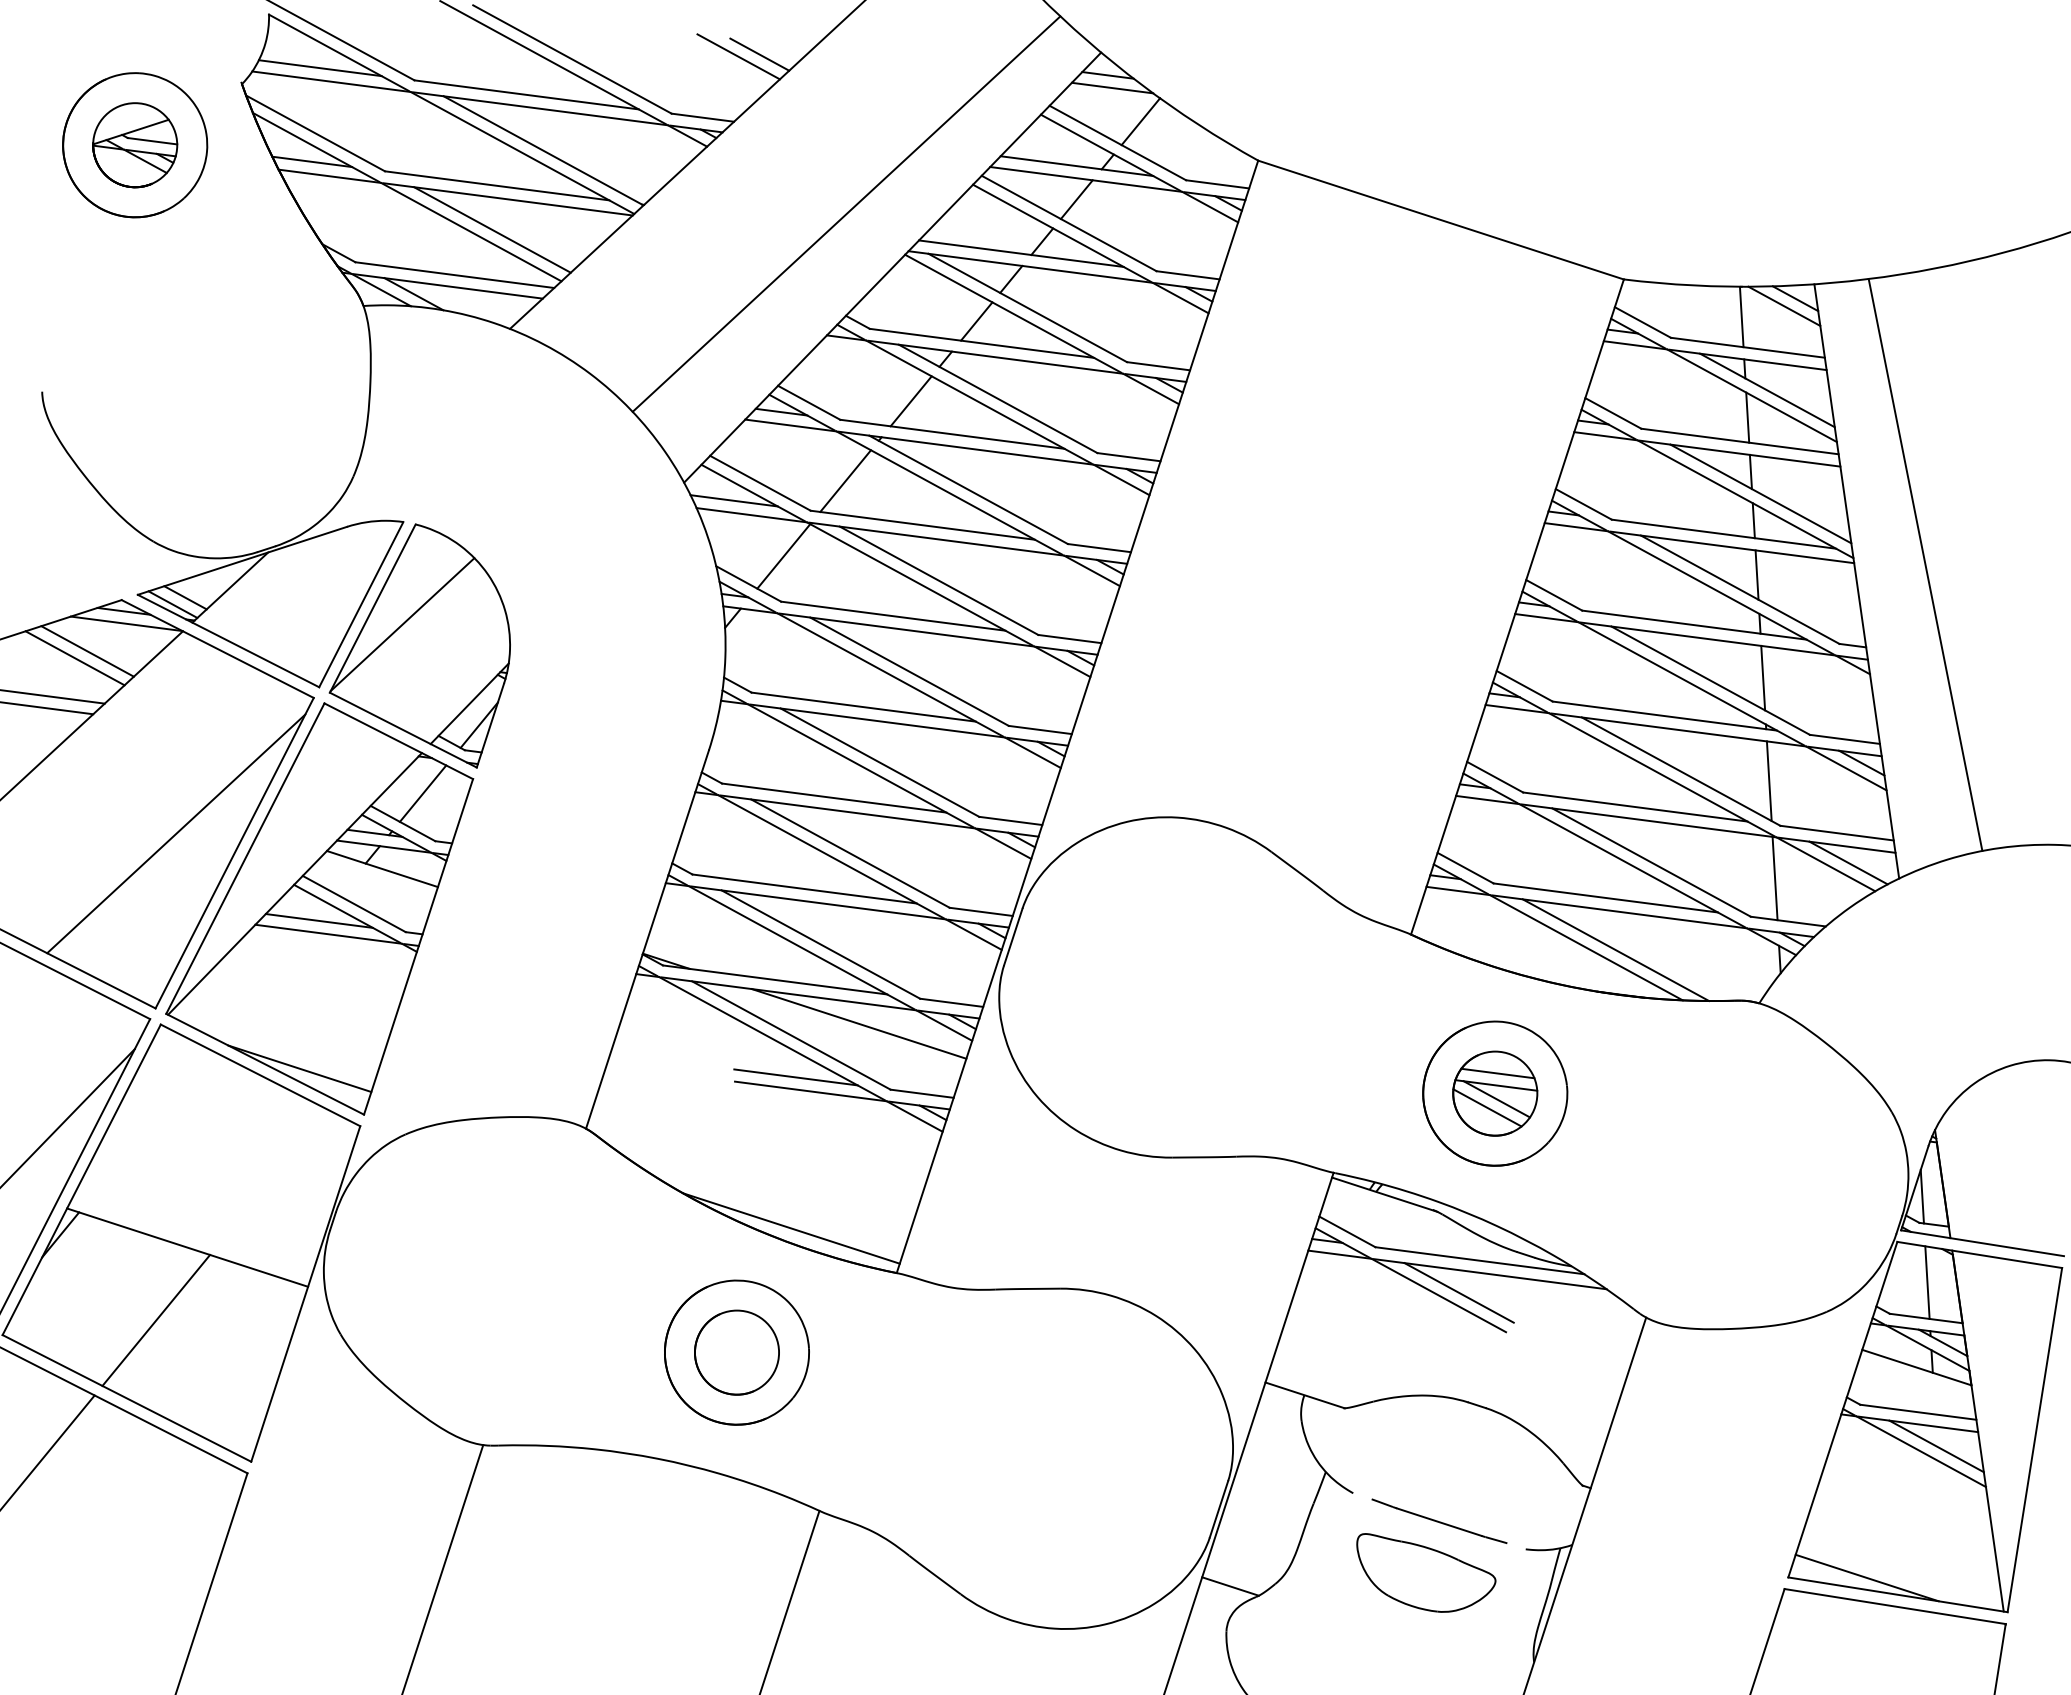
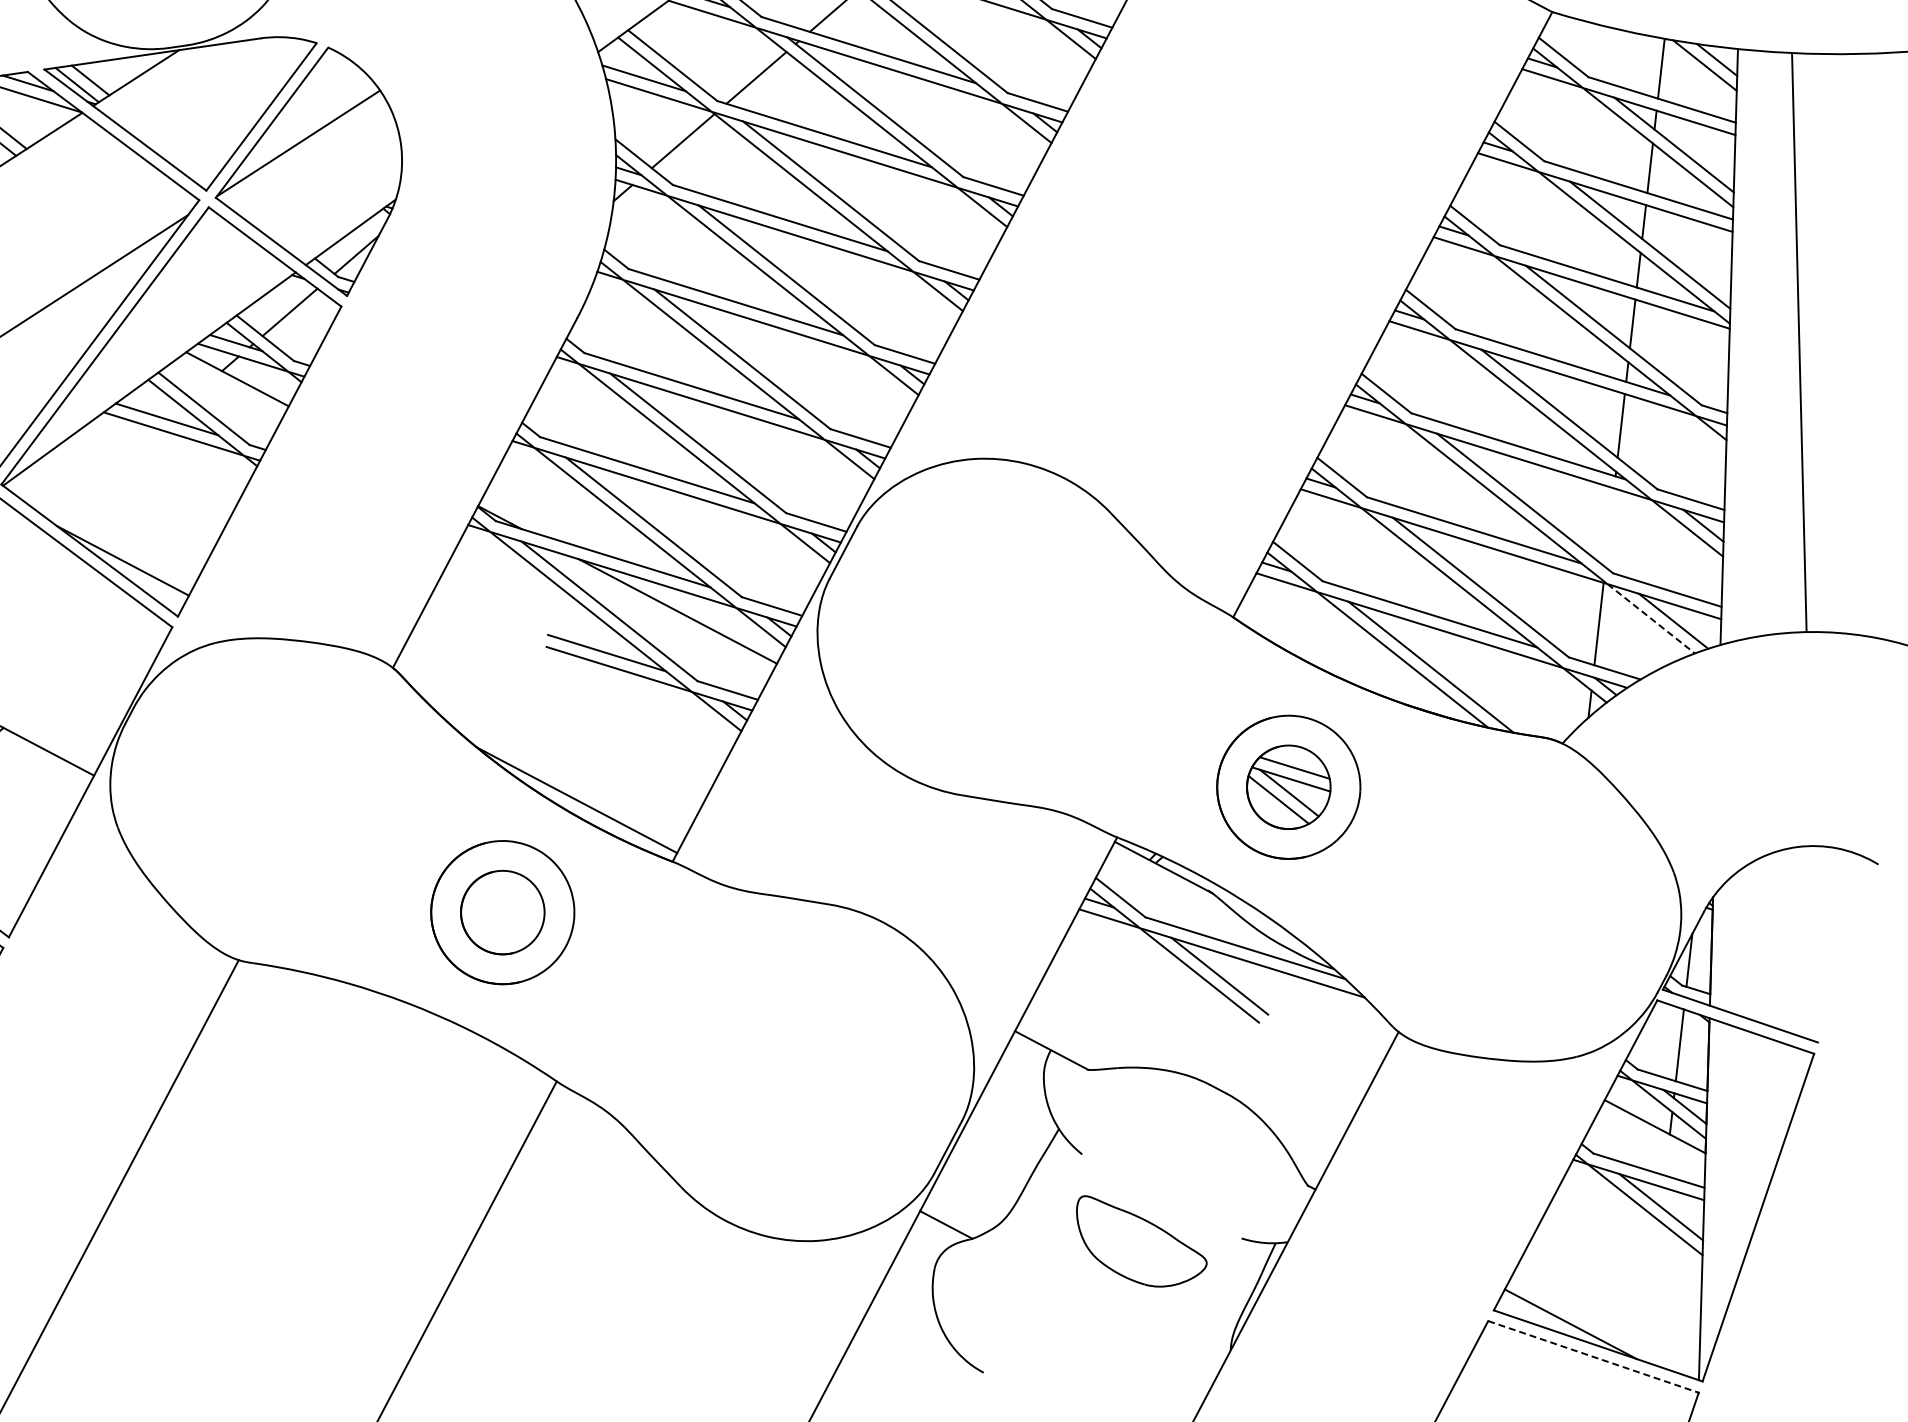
line: (1768, 781) -> (1609, 527), removed
line: (1826, 864) -> (1651, 619), solid -> dashed
part: (1439, 1520) -> (1162, 1195), removed
line: (1895, 1606) -> (1593, 1356), solid -> dashed

